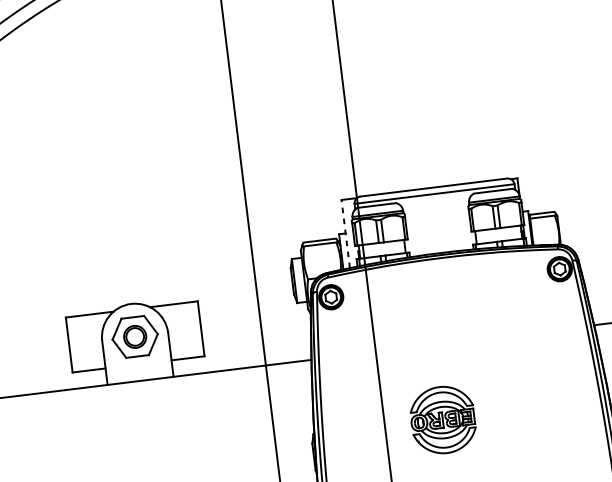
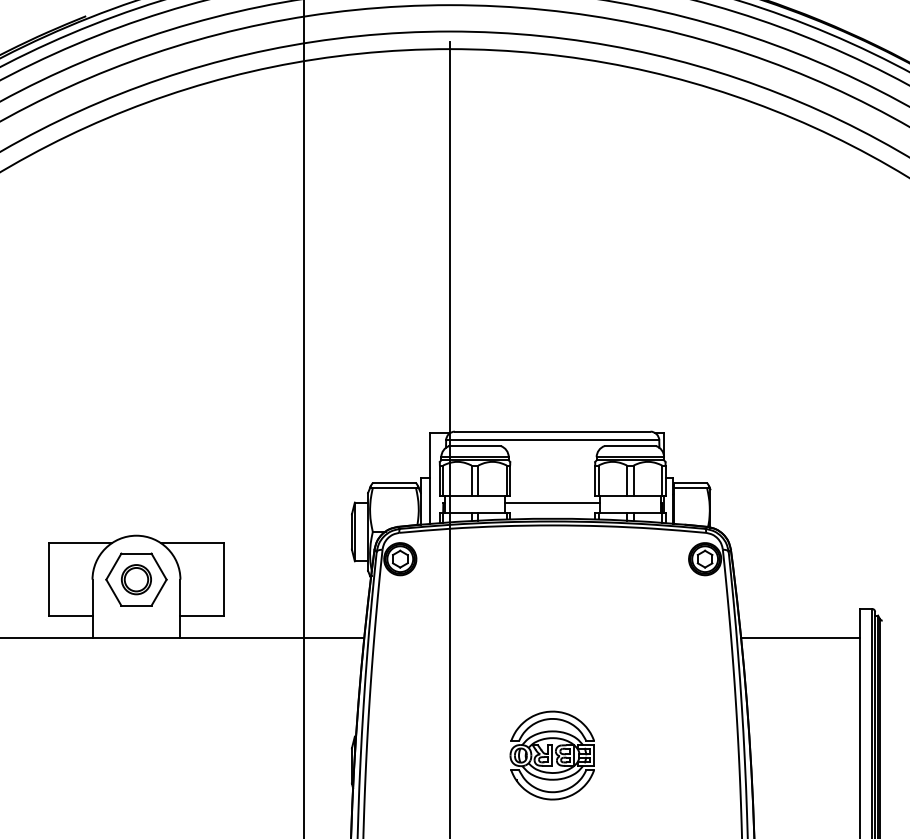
line: (345, 234) -> (429, 478), dashed -> solid
line: (440, 241) -> (552, 503), added
part: (442, 420) -> (551, 755), moved

